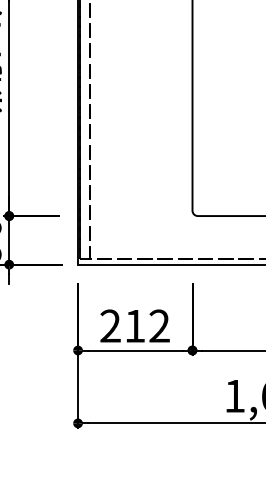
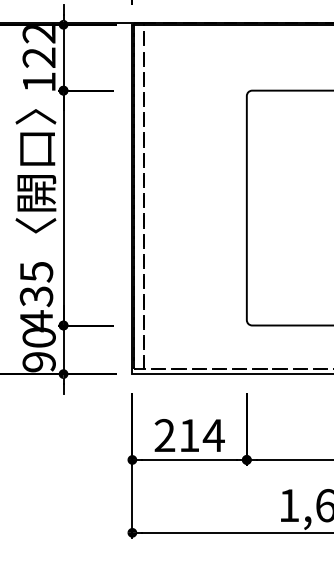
text: (159, 326) -> (213, 435), 212 -> 214

